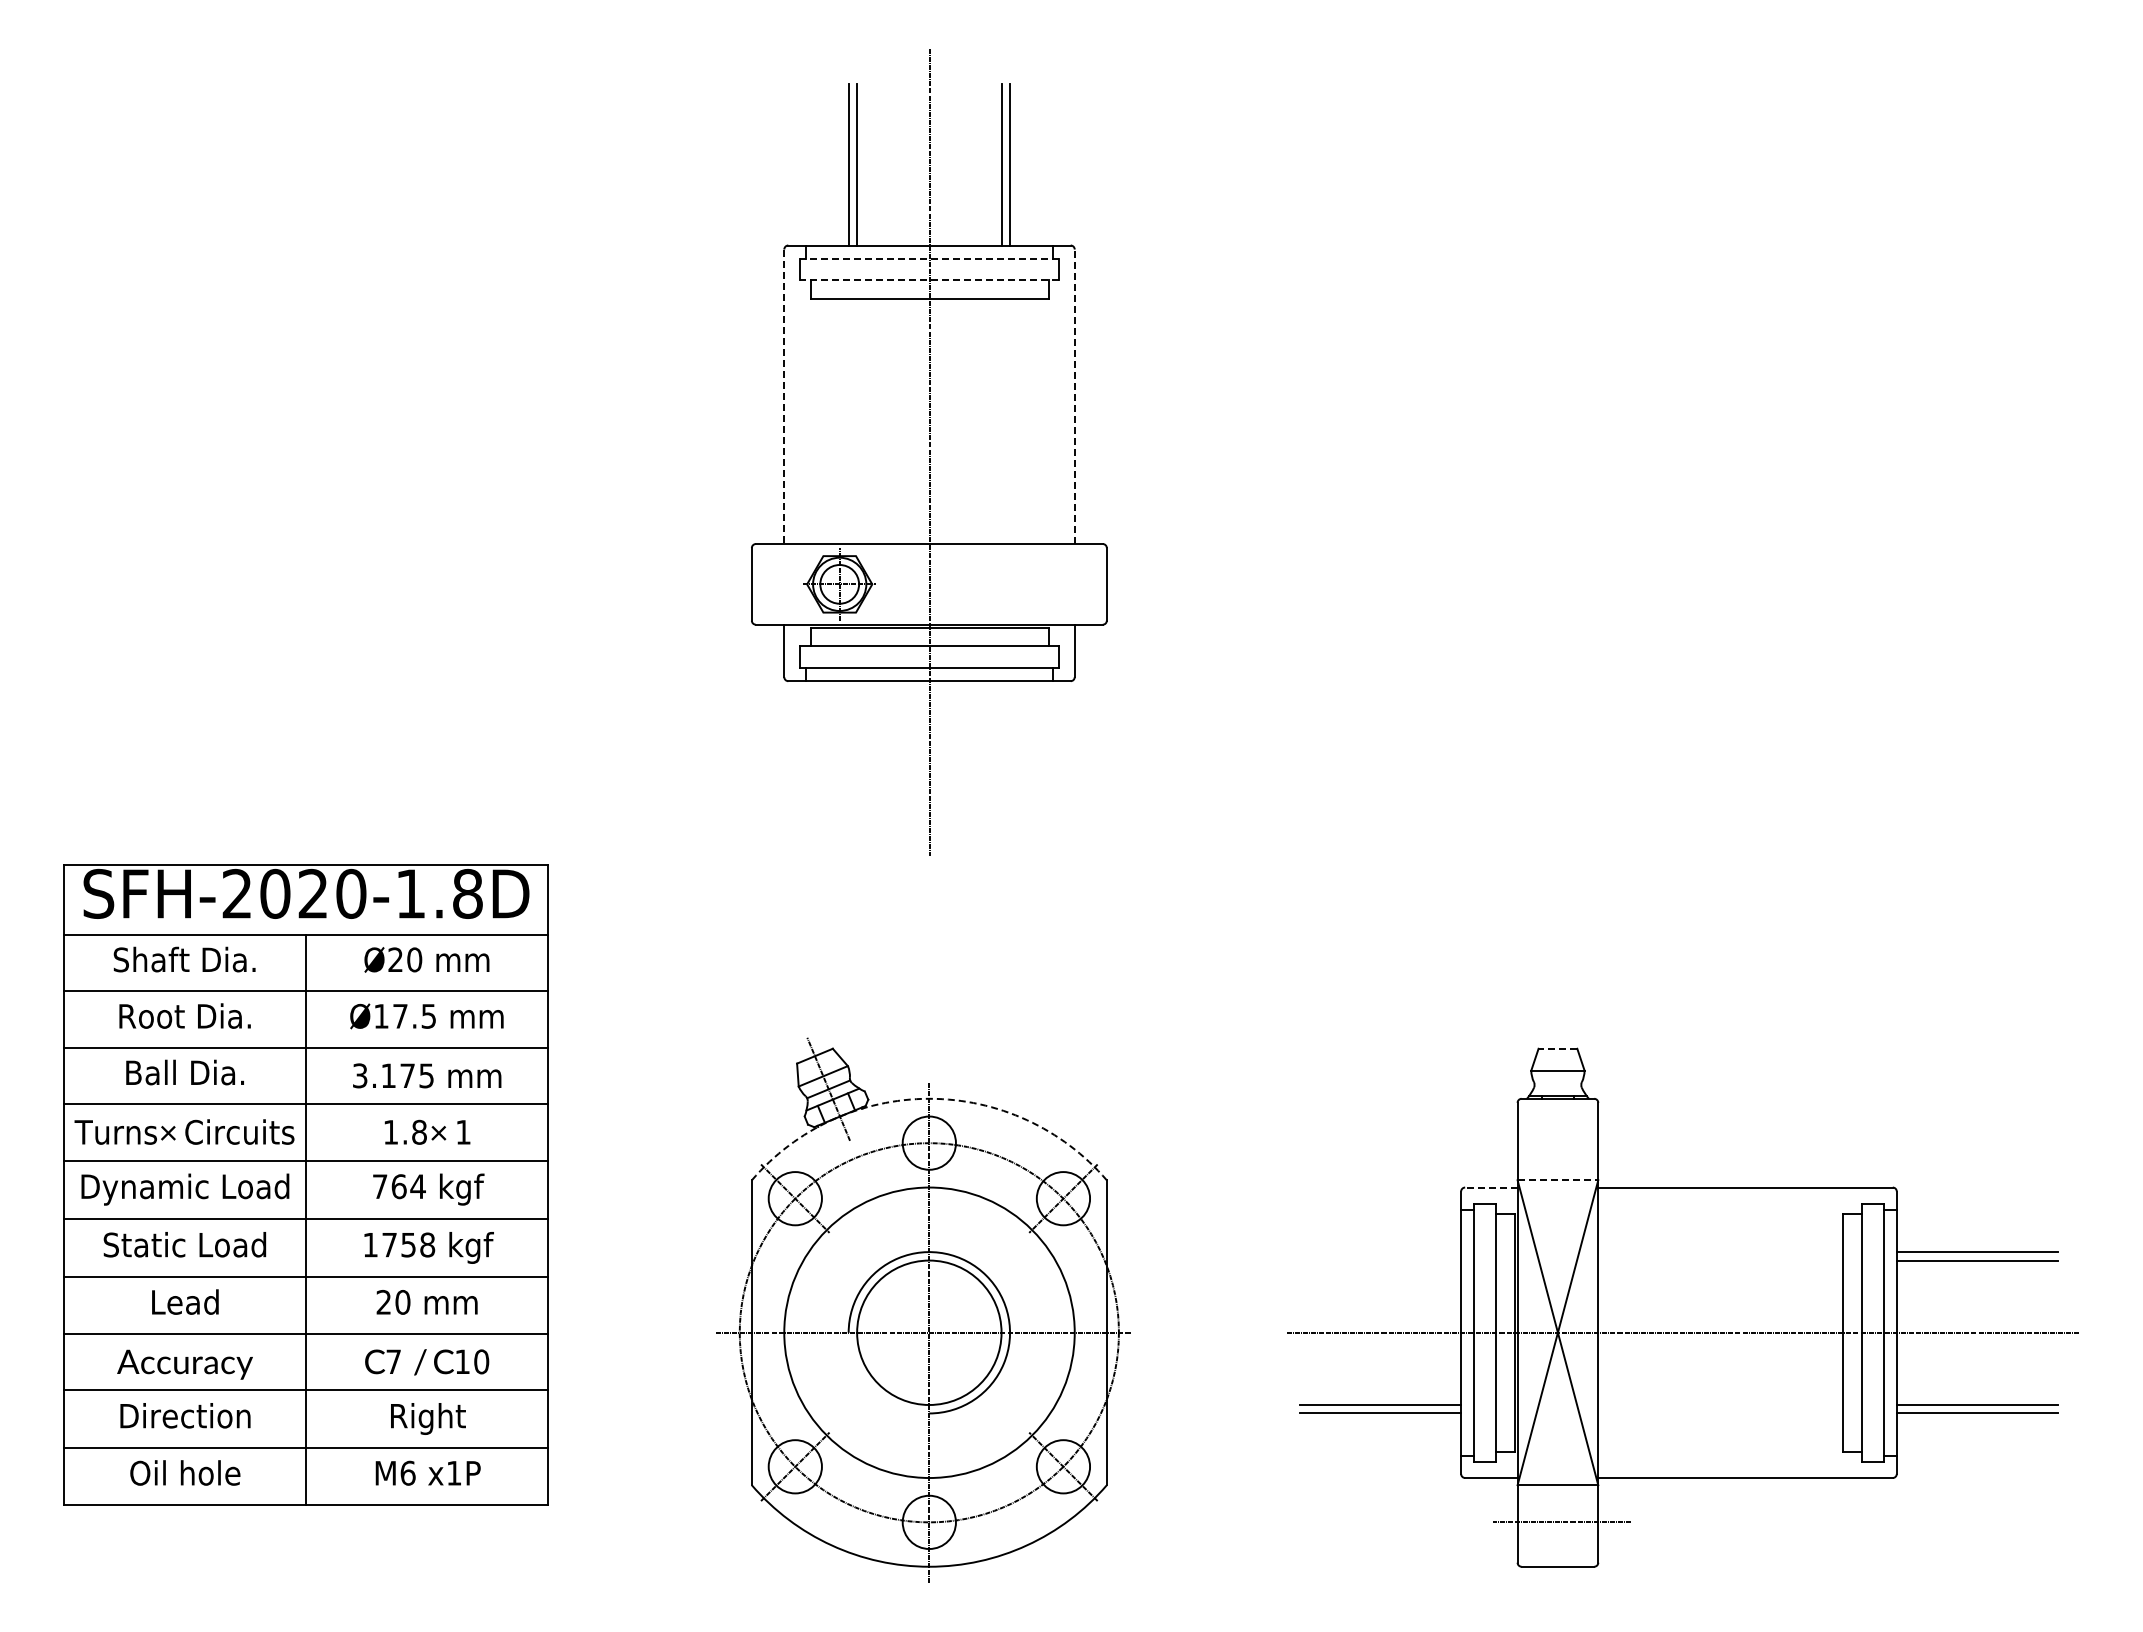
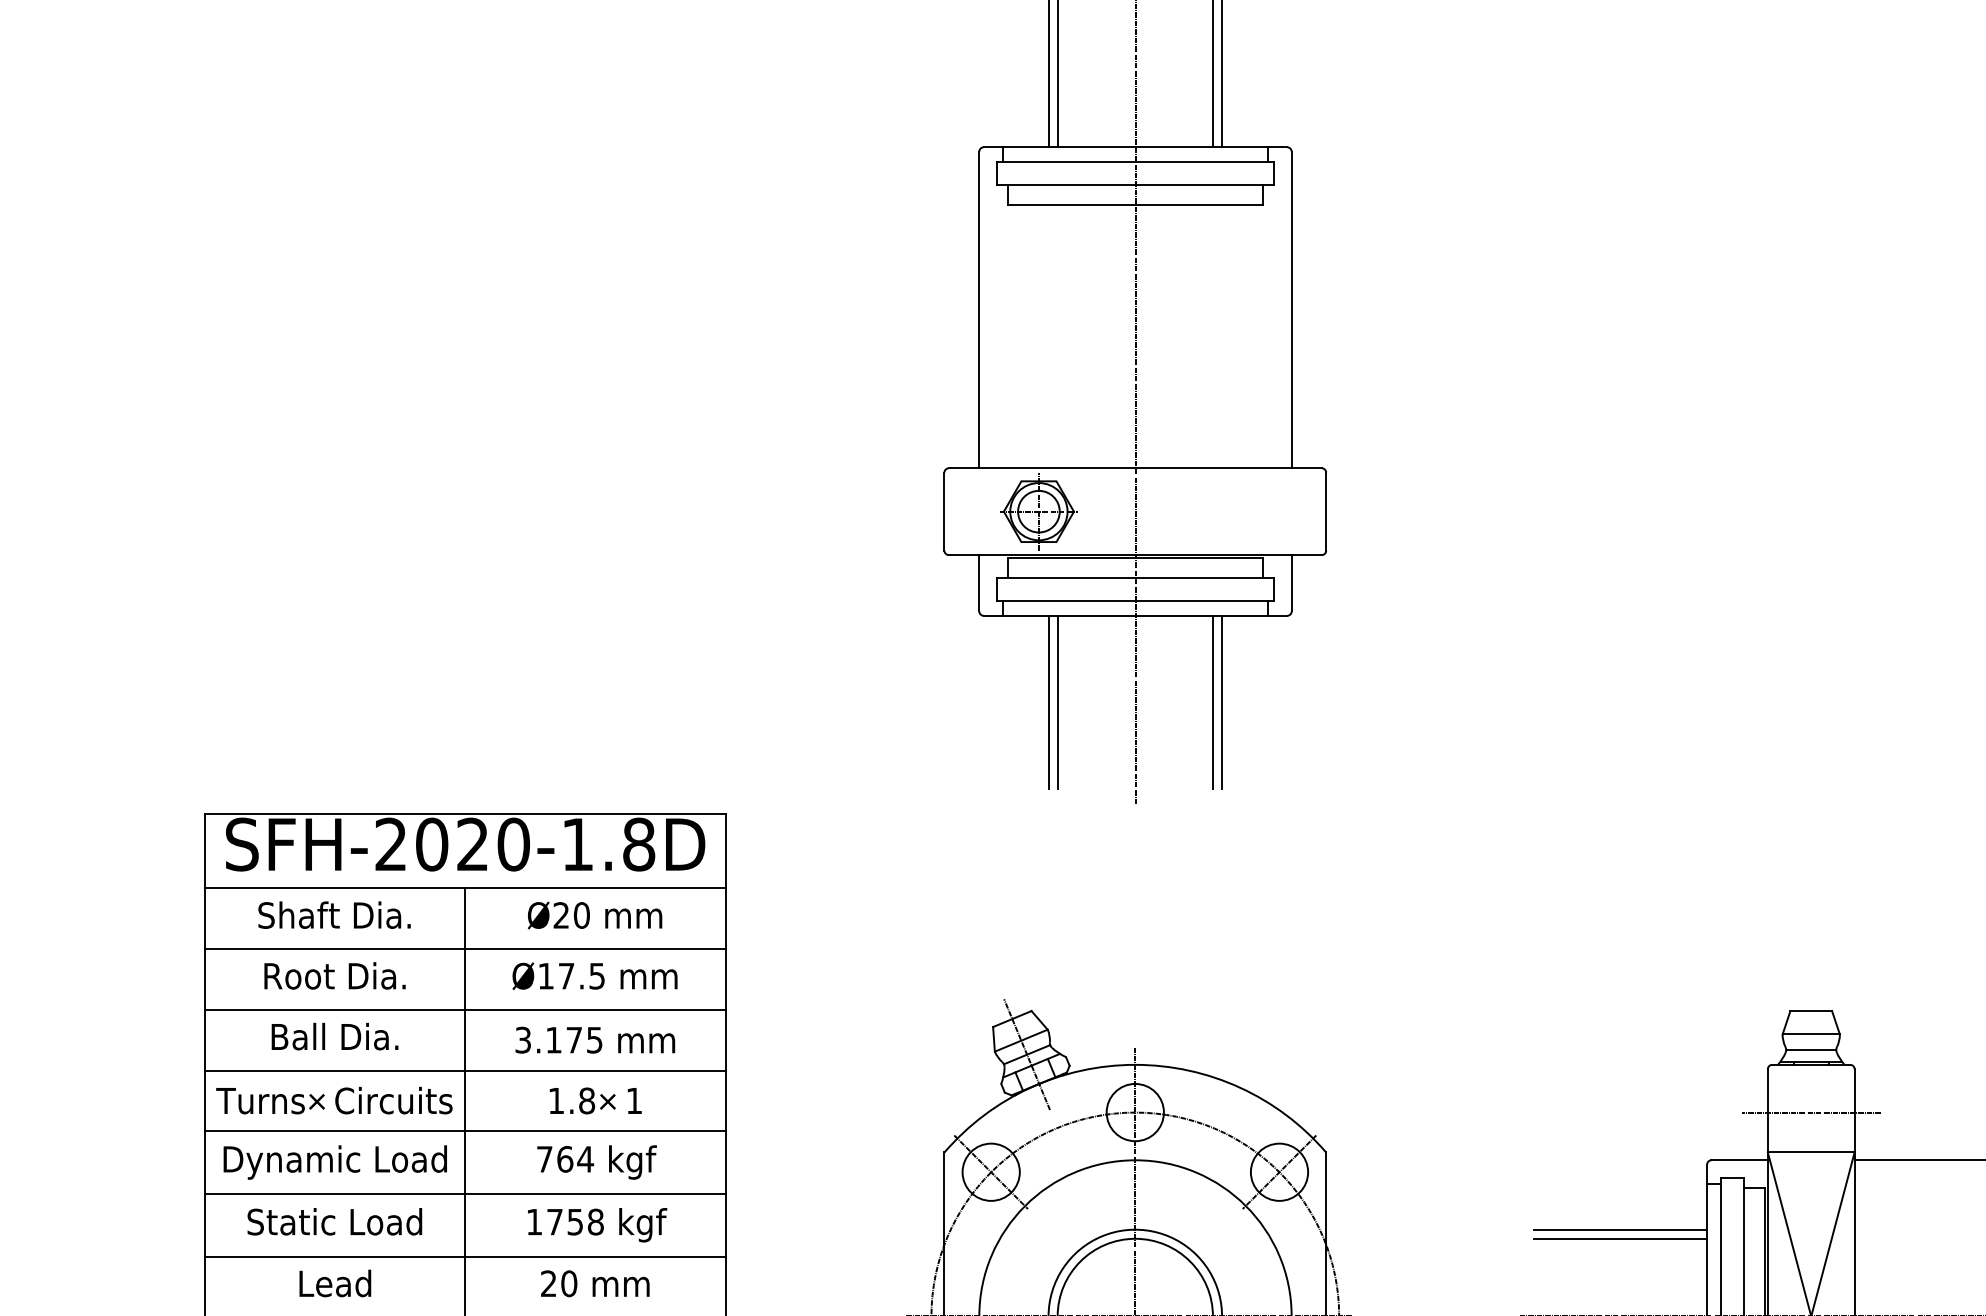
line: (929, 258) -> (1135, 161), dashed -> solid
line: (929, 280) -> (1135, 184), dashed -> solid
line: (1074, 396) -> (1291, 309), dashed -> solid
line: (784, 397) -> (979, 310), dashed -> solid
line: (848, 761) -> (1048, 702), added
line: (857, 761) -> (1058, 702), added
line: (1001, 761) -> (1212, 702), added
line: (1010, 761) -> (1222, 702), added
line: (1557, 1048) -> (1810, 1010), dashed -> solid
line: (1557, 1084) -> (1810, 1049), added
arc: (929, 1098) -> (1135, 1064), dashed -> solid
line: (1557, 1143) -> (1810, 1112), added
line: (1558, 1180) -> (1811, 1152), dashed -> solid
line: (1490, 1187) -> (1738, 1160), dashed -> solid
line: (1380, 1252) -> (1620, 1230), added
line: (1380, 1260) -> (1620, 1238), added

